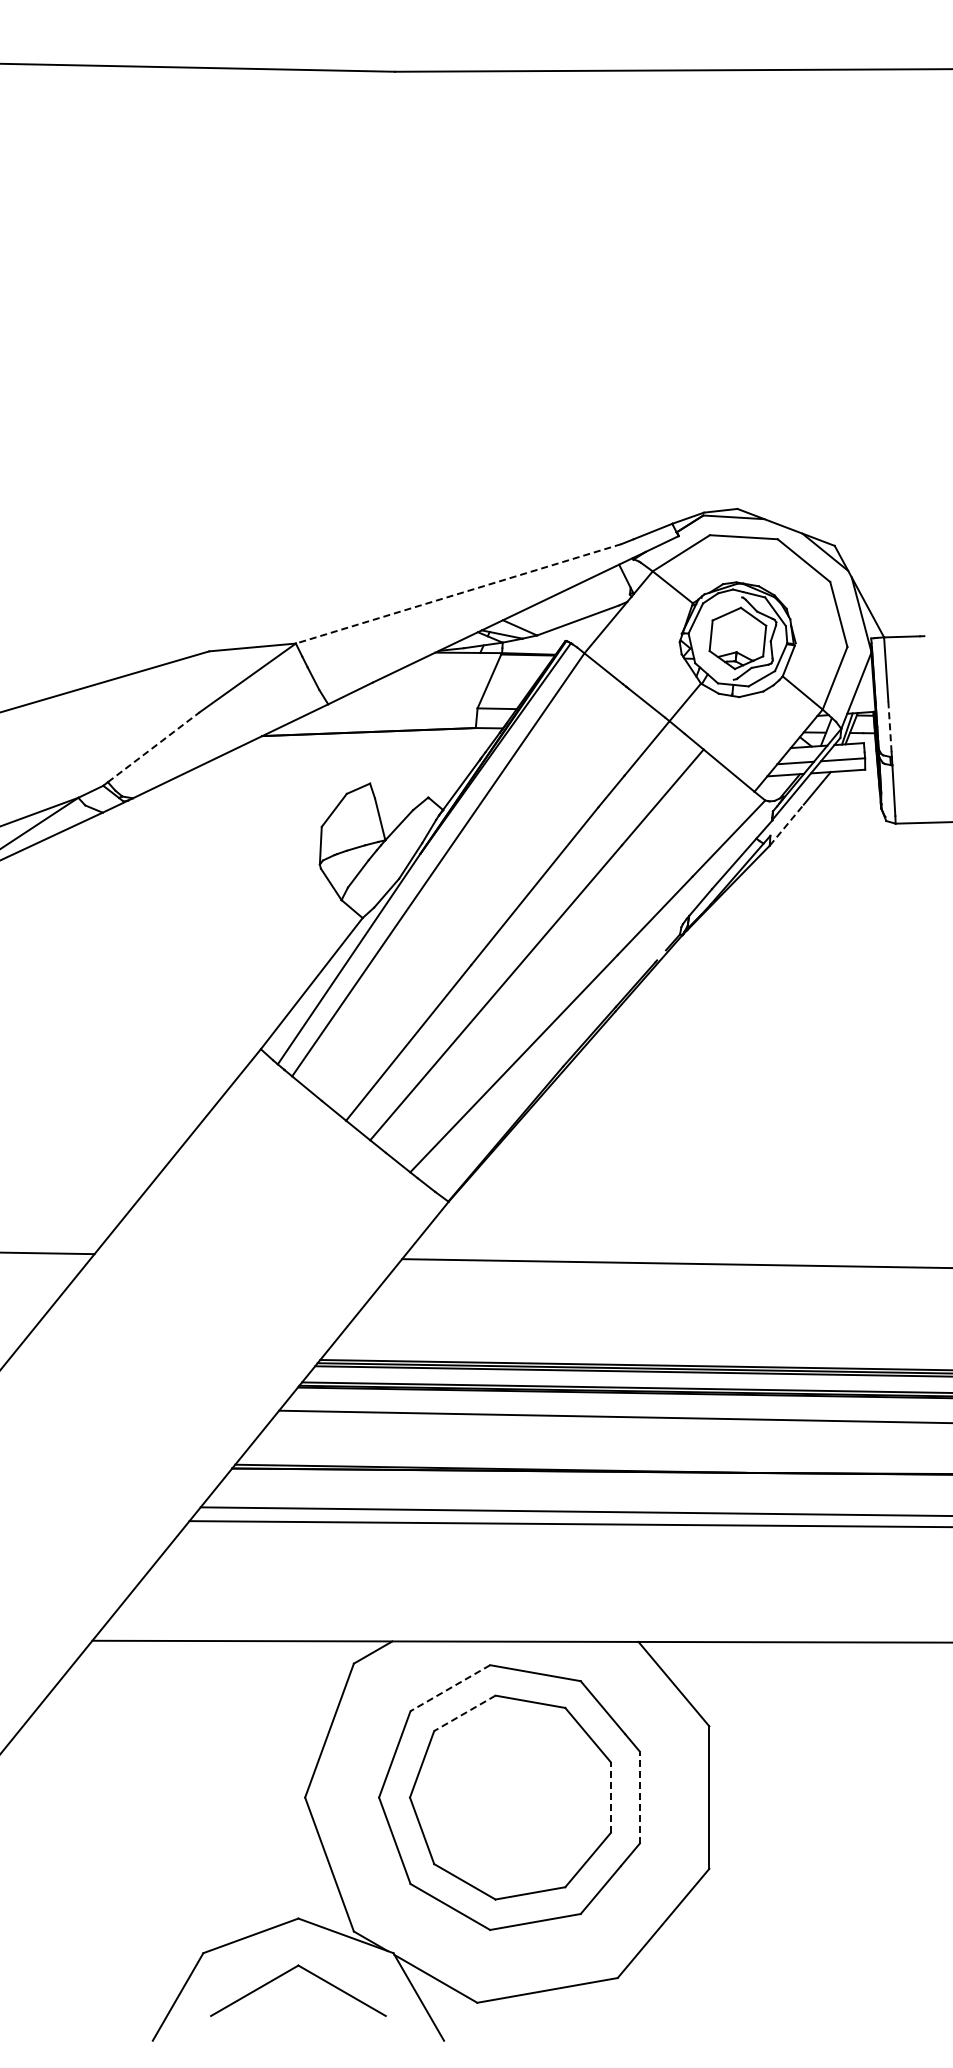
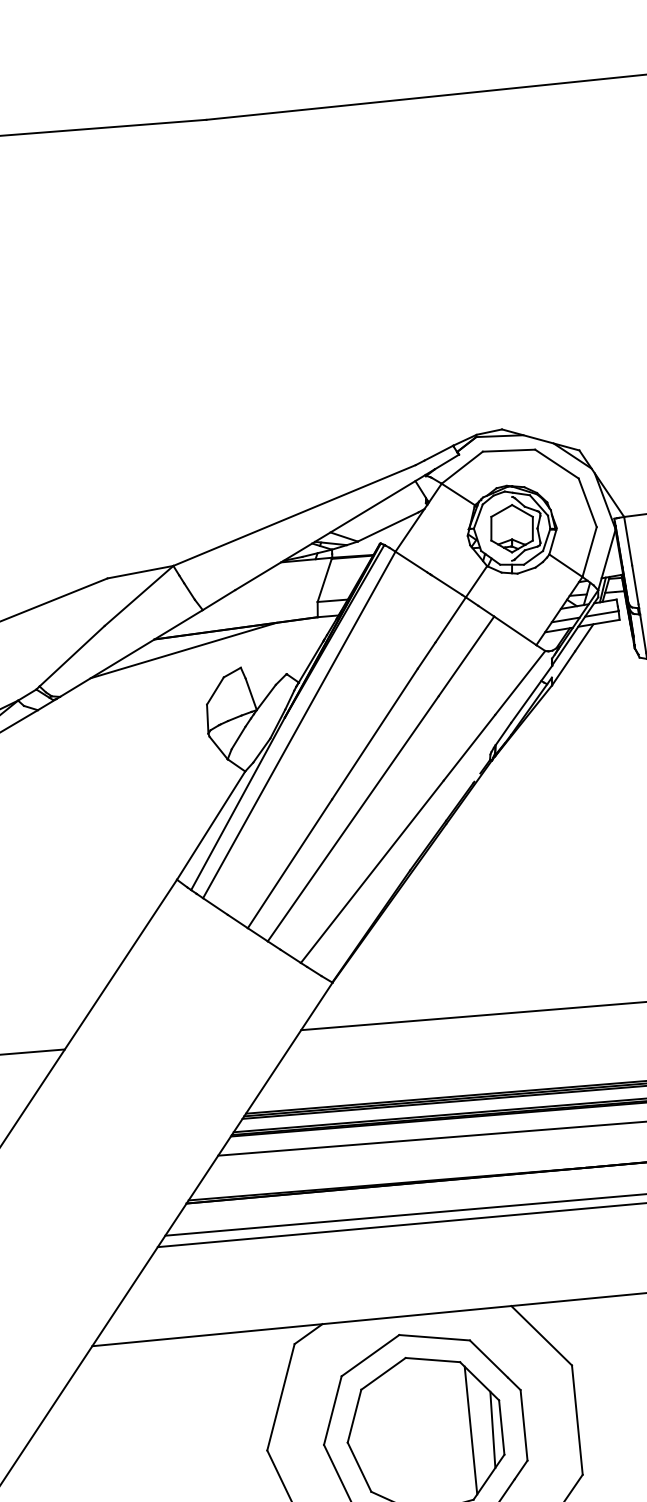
line: (458, 593) -> (294, 515), dashed -> solid
line: (889, 726) -> (635, 584), dashed -> solid
line: (153, 747) -> (71, 656), dashed -> solid
line: (298, 754) -> (183, 650), added
line: (786, 825) -> (563, 668), dashed -> solid
line: (450, 1688) -> (370, 1355), dashed -> solid
line: (464, 1713) -> (383, 1374), dashed -> solid
line: (570, 1797) -> (470, 1430), added
line: (610, 1797) -> (501, 1427), dashed -> solid
line: (639, 1797) -> (523, 1425), dashed -> solid
line: (598, 1799) -> (492, 1429), added

